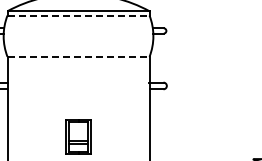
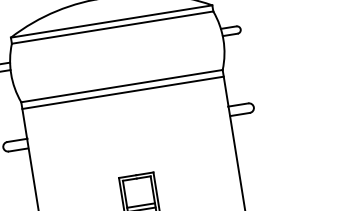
line: (79, 15) -> (113, 27), dashed -> solid
line: (79, 56) -> (123, 85), dashed -> solid
line: (78, 61) -> (123, 92), added

